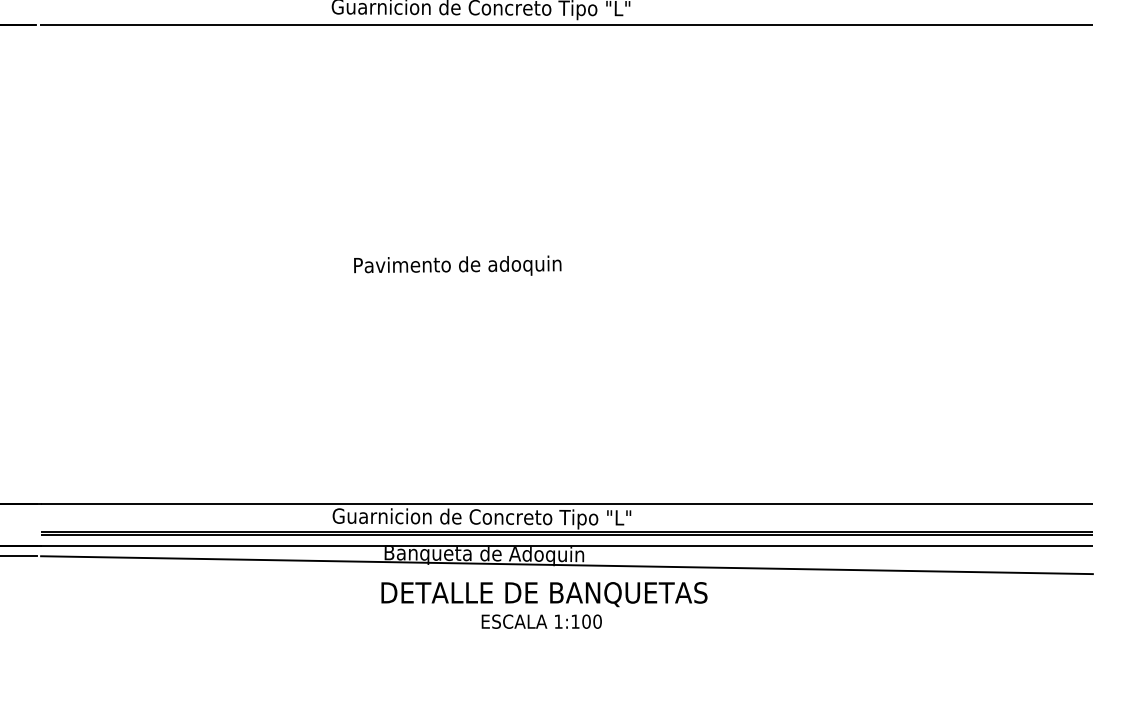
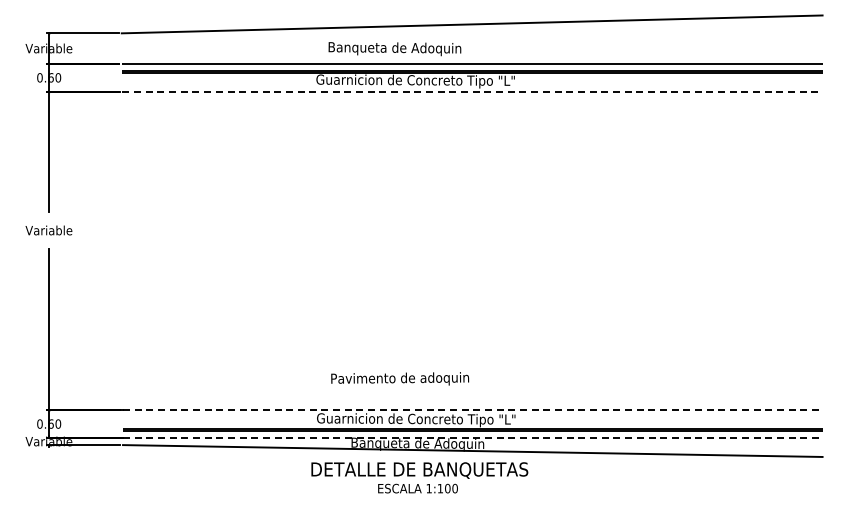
line: (566, 24) -> (472, 91), solid -> dashed
text: (458, 265) -> (400, 378), moved
line: (566, 504) -> (472, 410), solid -> dashed
line: (566, 546) -> (472, 438), solid -> dashed
text: (543, 604) -> (419, 477), moved

